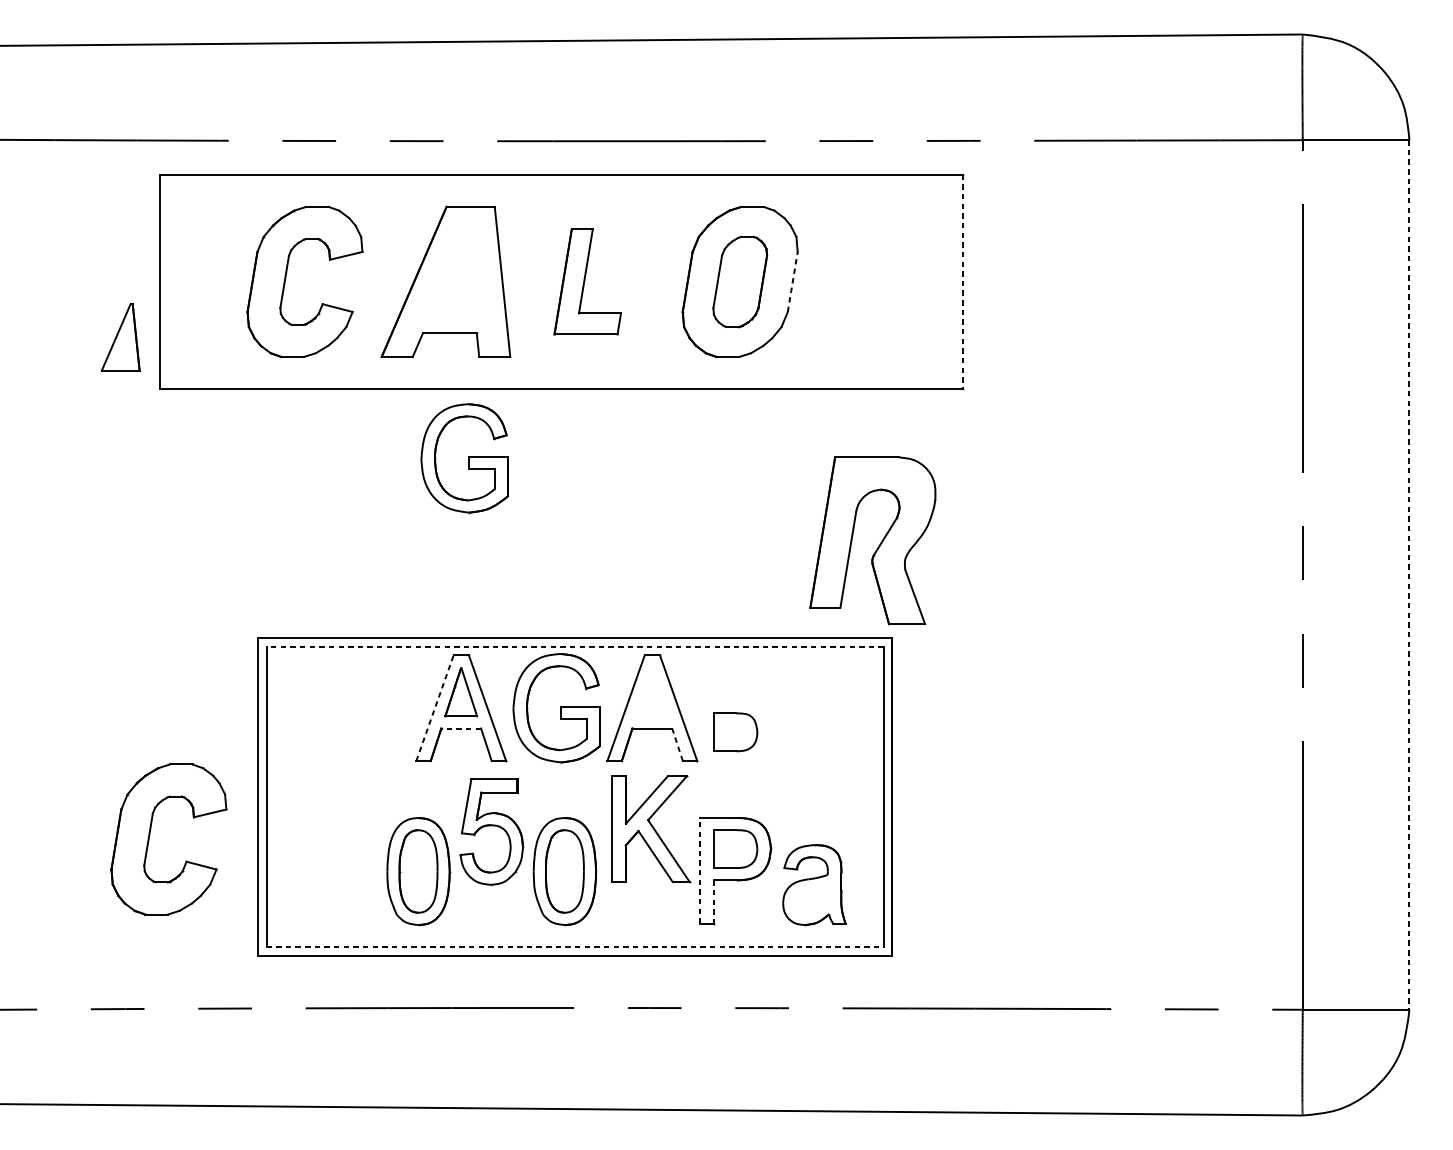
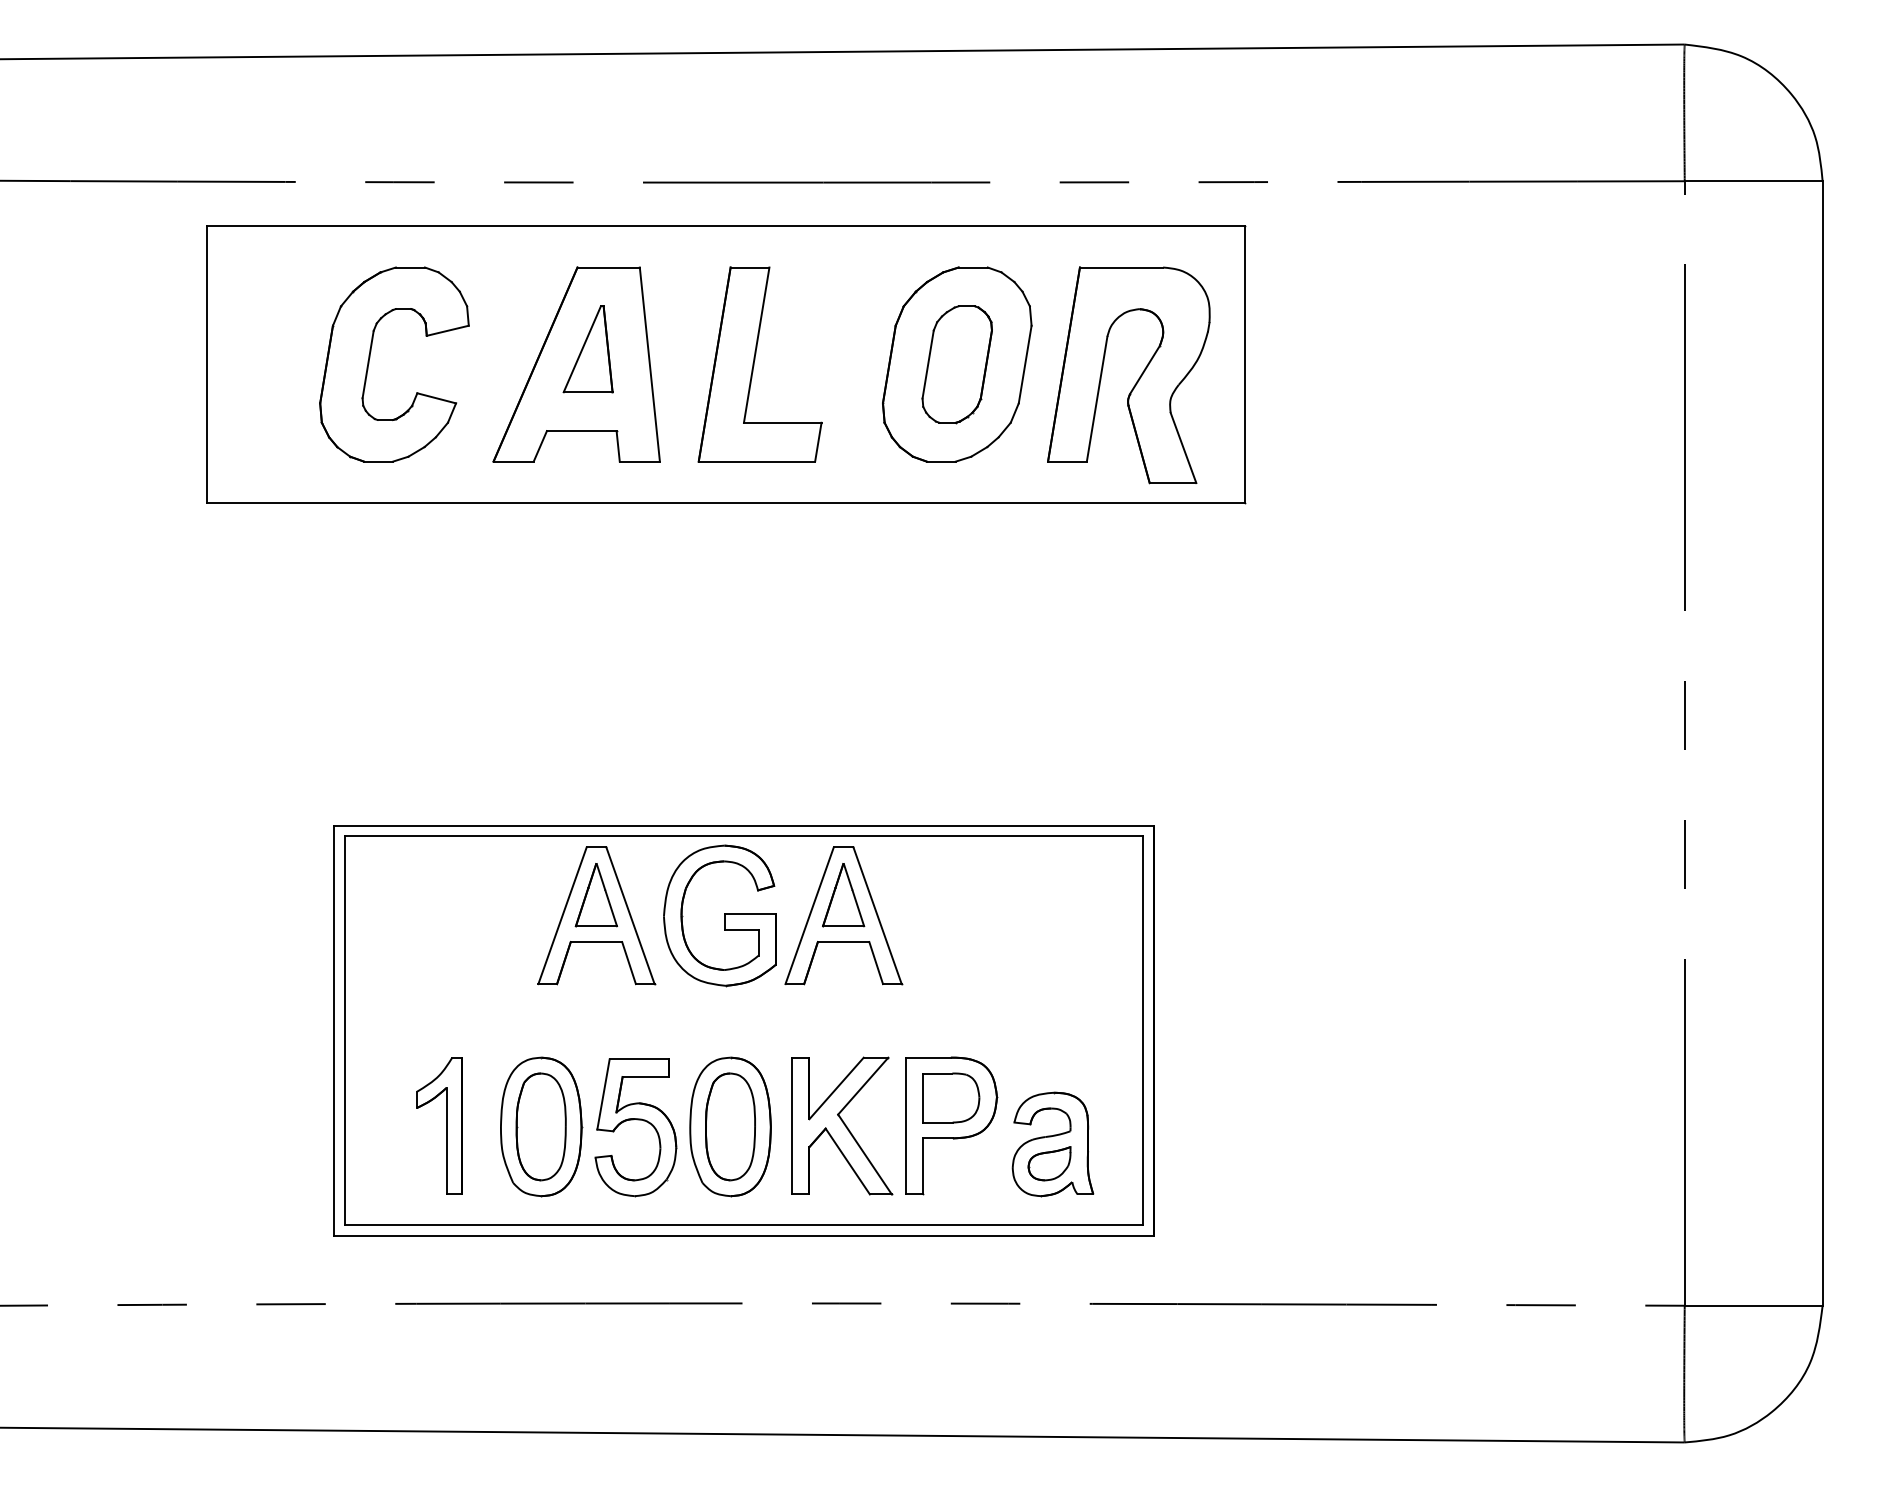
part: (587, 281) -> (759, 364), size x1.43
line: (793, 281) -> (1025, 364), dashed -> solid
line: (963, 281) -> (1245, 364), dashed -> solid
part: (120, 337) -> (587, 349), moved
part: (464, 458) -> (600, 592), removed
part: (879, 544) -> (1137, 379), moved
line: (1409, 575) -> (1822, 743), dashed -> solid
line: (574, 646) -> (743, 836), dashed -> solid
part: (652, 692) -> (843, 895), added
line: (434, 708) -> (562, 915), dashed -> solid
line: (461, 728) -> (596, 942), dashed -> solid
part: (735, 731) -> (951, 946), removed
line: (677, 744) -> (876, 962), dashed -> solid
part: (492, 826) -> (636, 1120), moved
part: (651, 828) -> (842, 1125), moved
part: (150, 834) -> (194, 1079), removed
part: (345, 870) -> (446, 1125), added
line: (700, 870) -> (905, 1125), dashed -> solid
part: (811, 899) -> (1049, 1163), added
line: (714, 902) -> (923, 1166), dashed -> solid
line: (575, 946) -> (744, 1224), dashed -> solid

